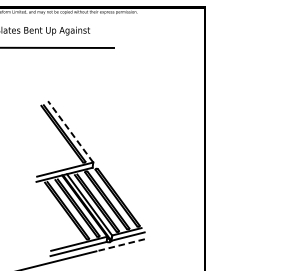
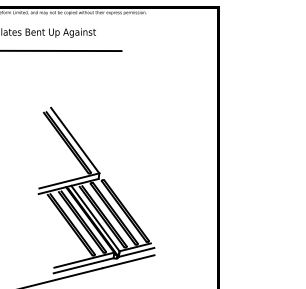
line: (70, 131) -> (75, 140), dashed -> solid
line: (120, 245) -> (128, 261), dashed -> solid

